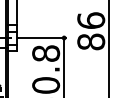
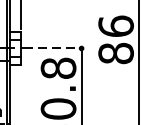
line: (42, 38) -> (53, 49), solid -> dashed

